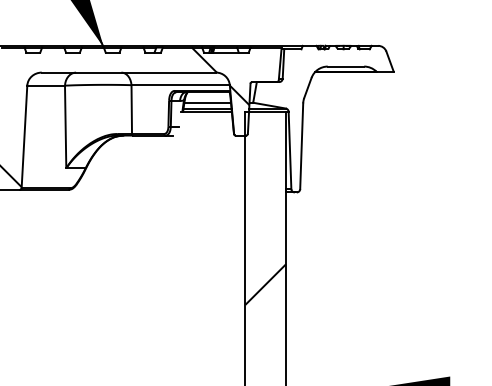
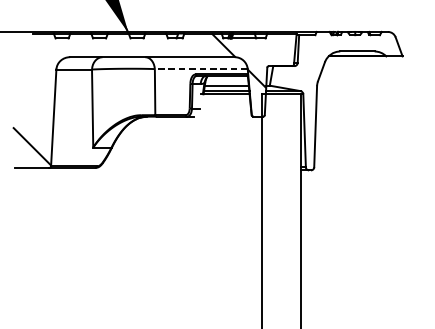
line: (180, 85) -> (201, 69), solid -> dashed
hatch: (265, 284) -> (281, 257), removed

